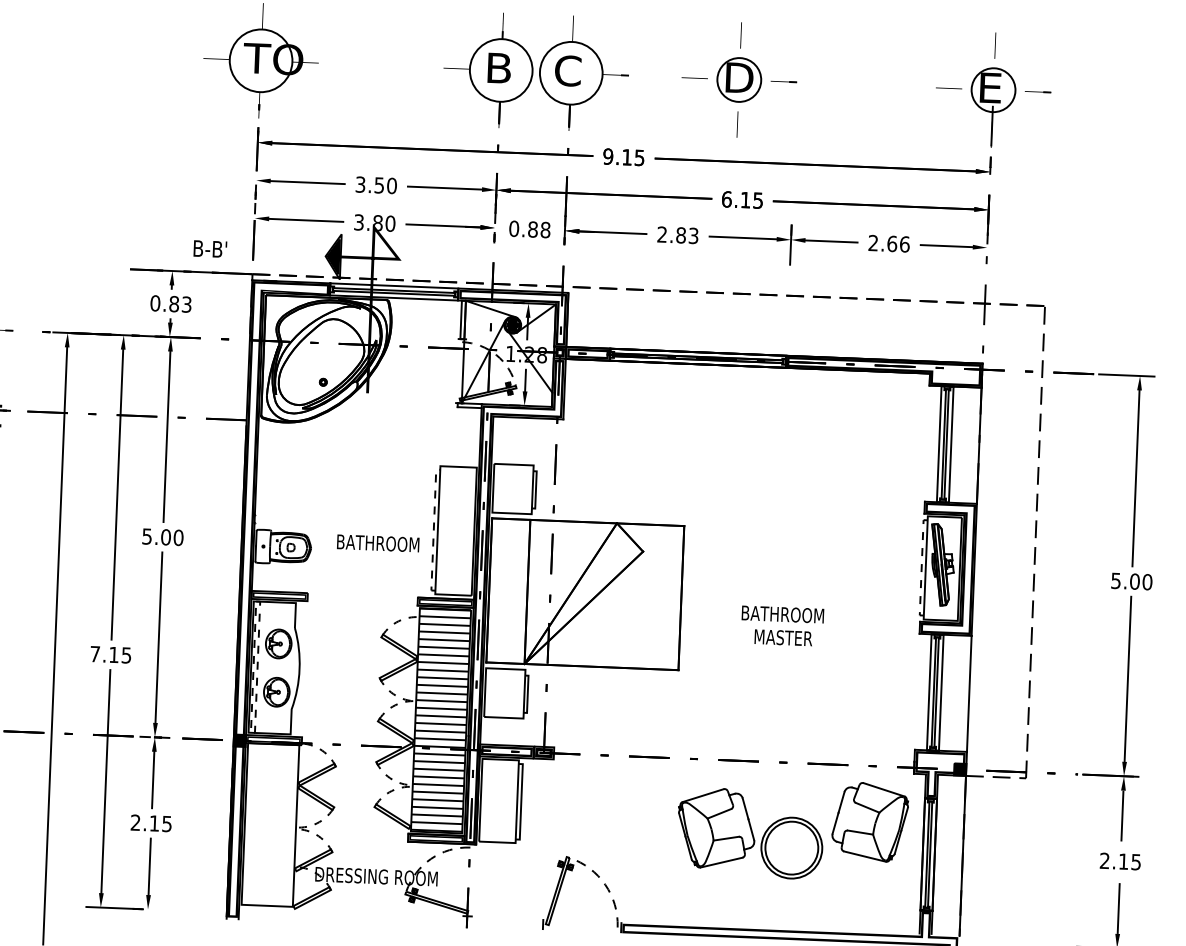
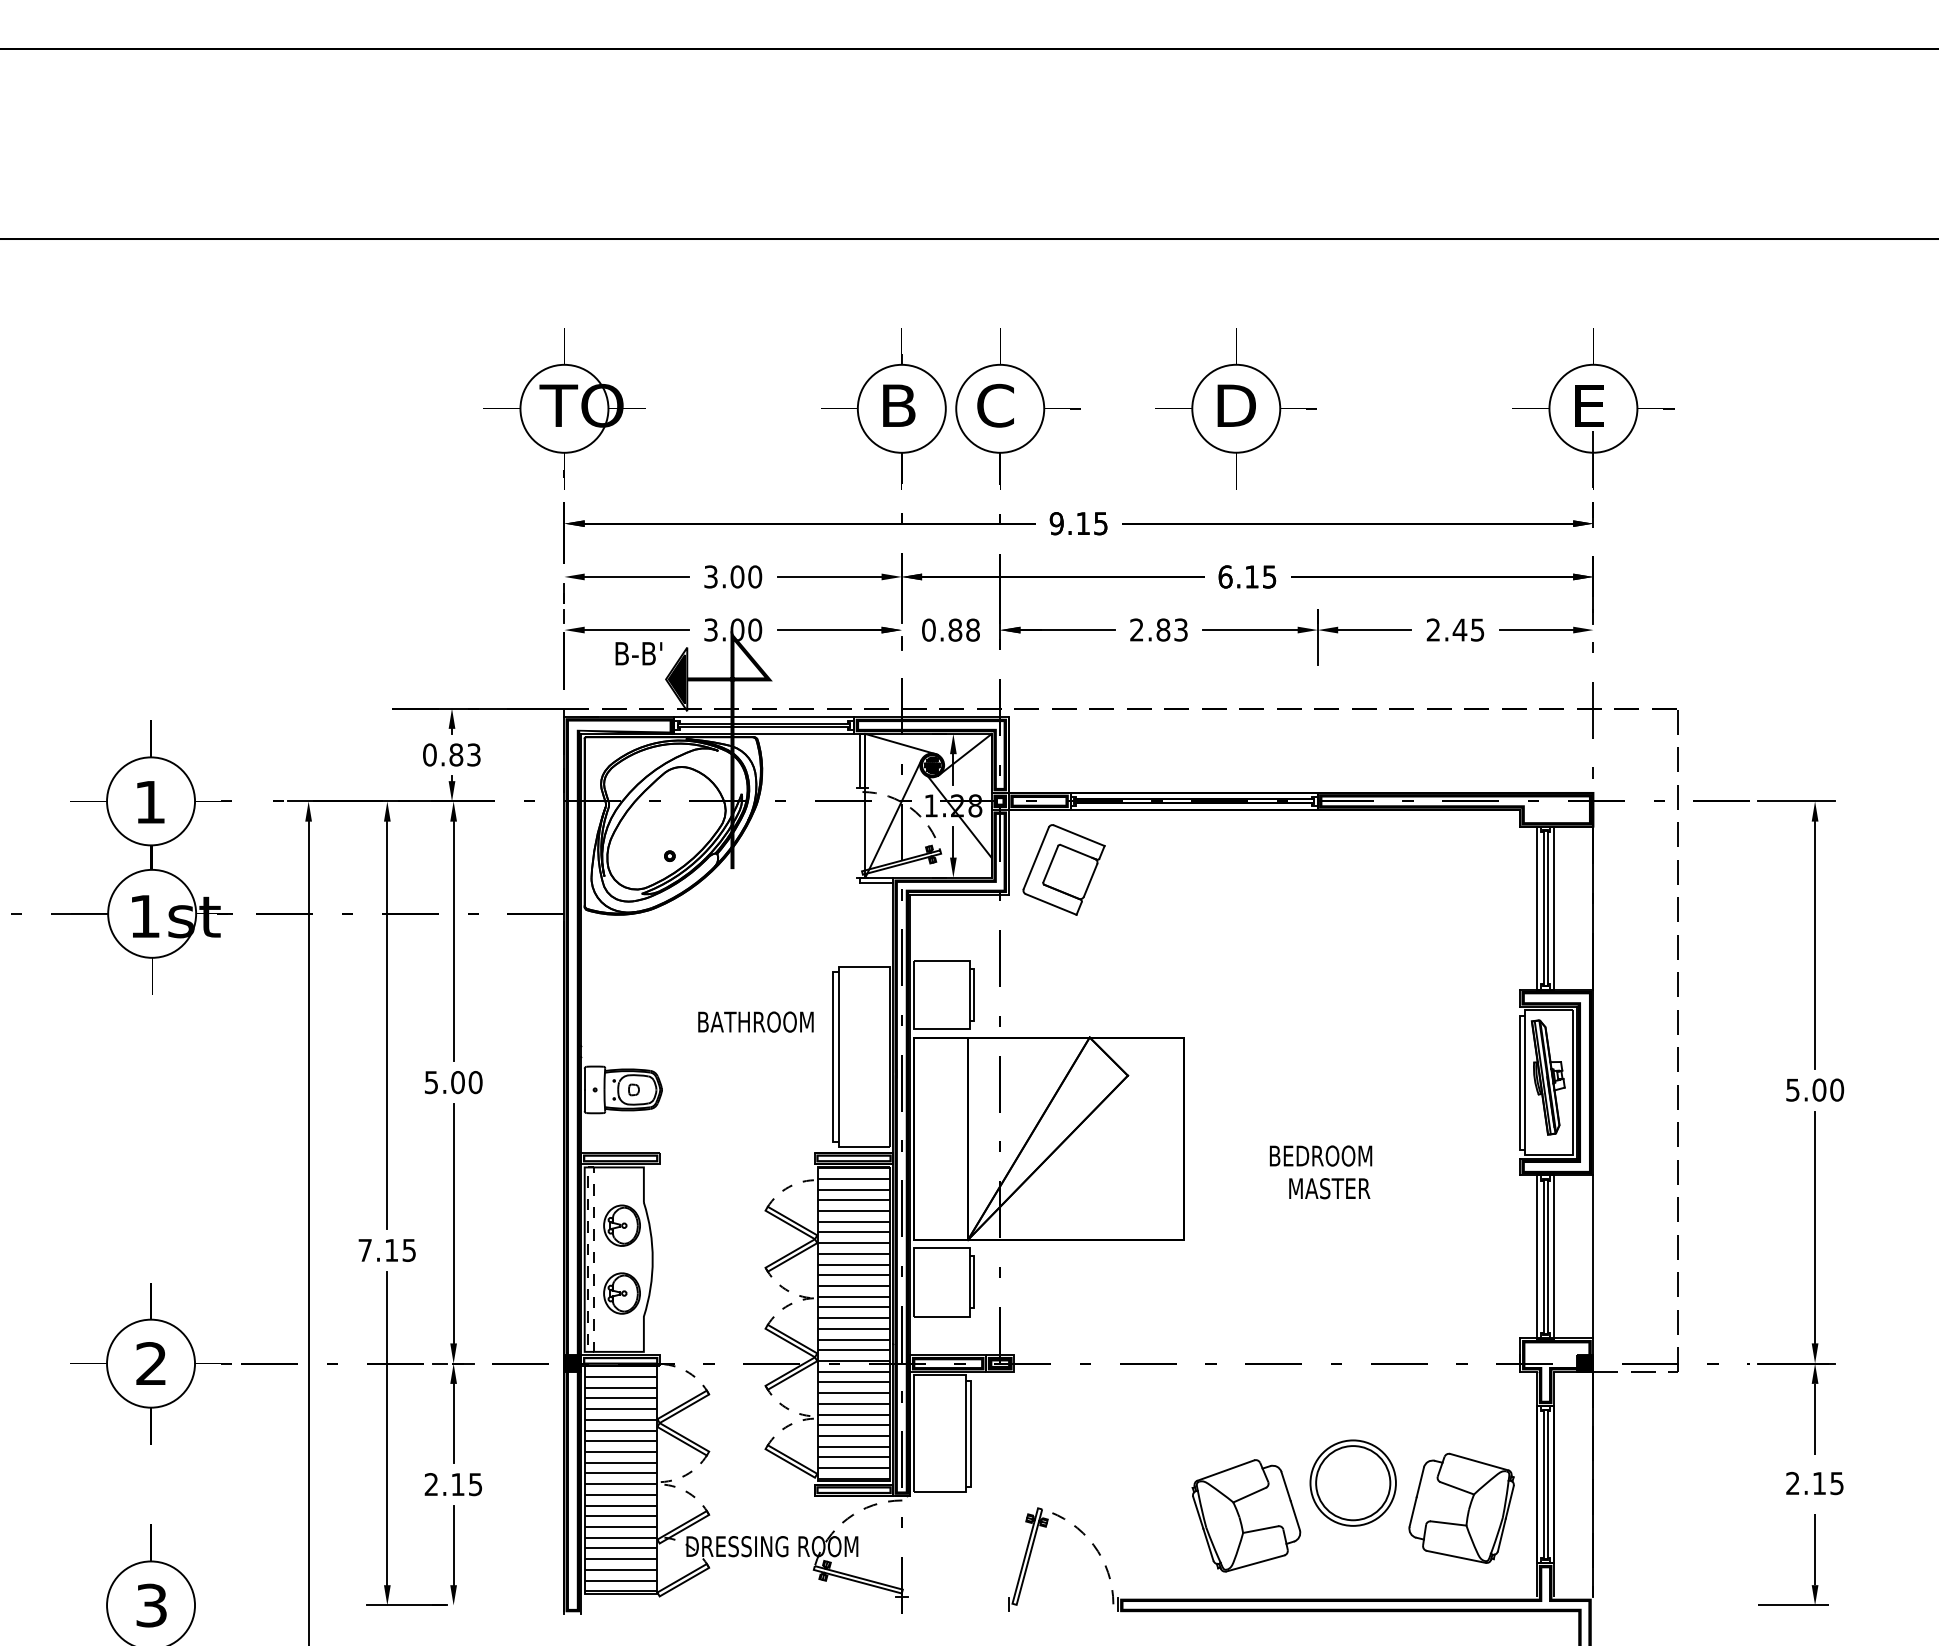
circle: (739, 79) -> (1236, 408), size x1.43
circle: (993, 90) -> (1593, 408), size x1.43
text: (379, 185) -> (737, 576), 3.50 -> 3.00
text: (377, 222) -> (737, 629), 3.80 -> 3.00
text: (898, 243) -> (1468, 629), 2.66 -> 2.45
text: (210, 248) -> (638, 653), moved
part: (603, 403) -> (1063, 869), added
line: (434, 530) -> (833, 1057), dashed -> solid
text: (377, 542) -> (755, 1021), moved
line: (921, 567) -> (1519, 1082), dashed -> solid
text: (787, 614) -> (1333, 1155), BATHROOM -> BEDROOM
part: (870, 821) -> (1461, 1507), moved
hatch: (270, 828) -> (620, 1484), added
part: (716, 828) -> (1246, 1515), moved

